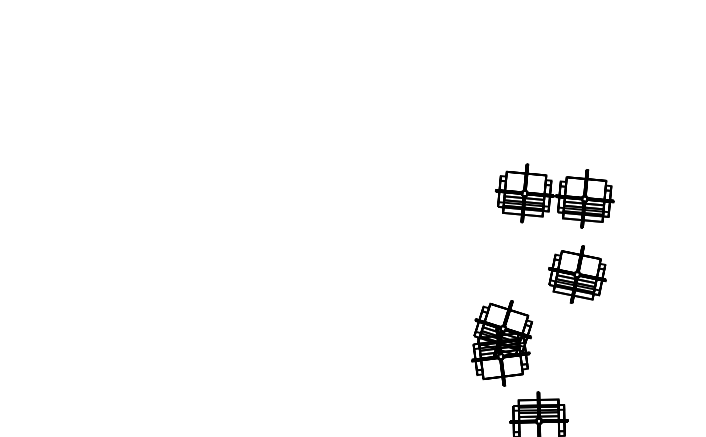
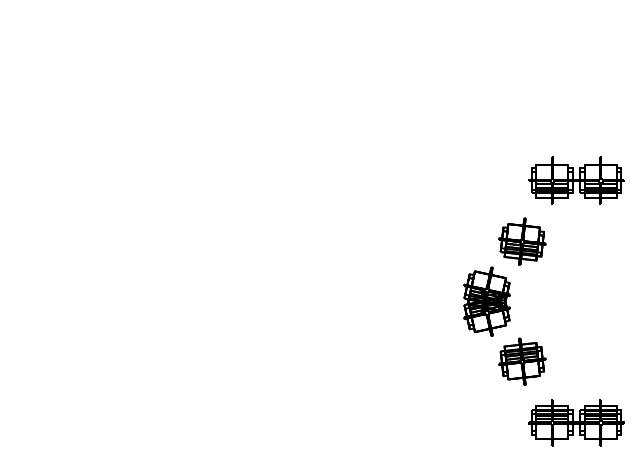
part: (554, 195) -> (576, 180), moved
part: (577, 274) -> (522, 241), moved

